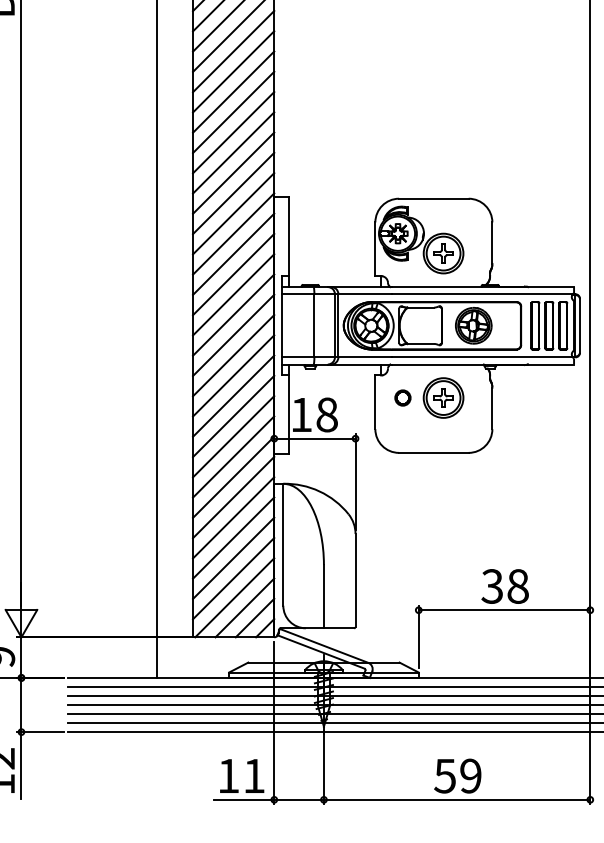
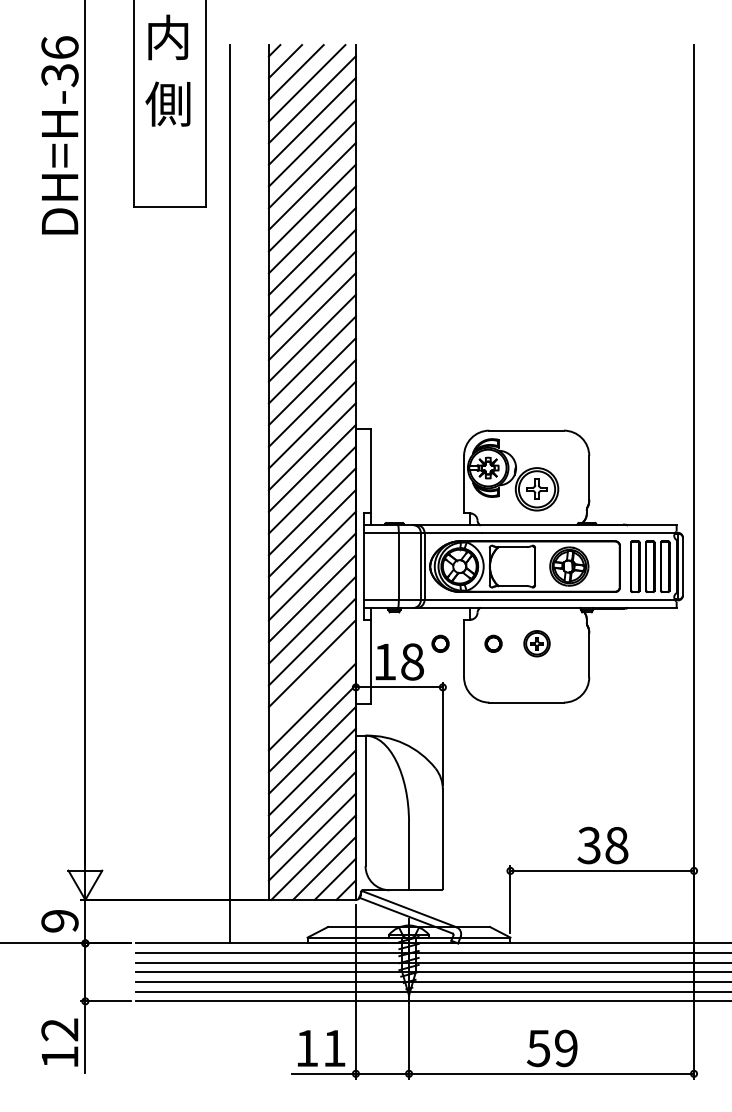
circle: (353, 397) -> (440, 643), added
part: (443, 397) -> (536, 643), size x0.6
line: (232, 435) -> (311, 684), removed

